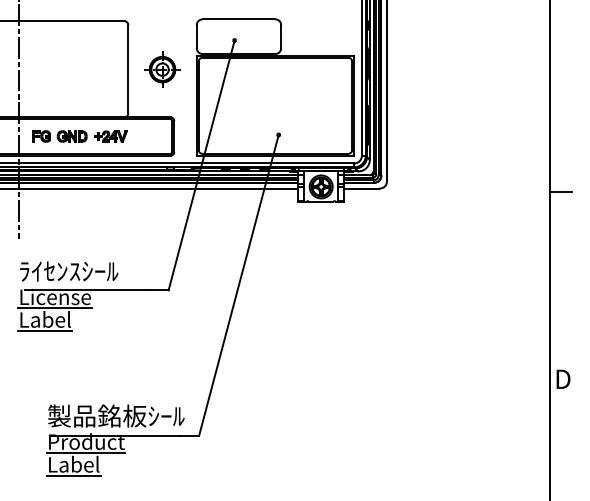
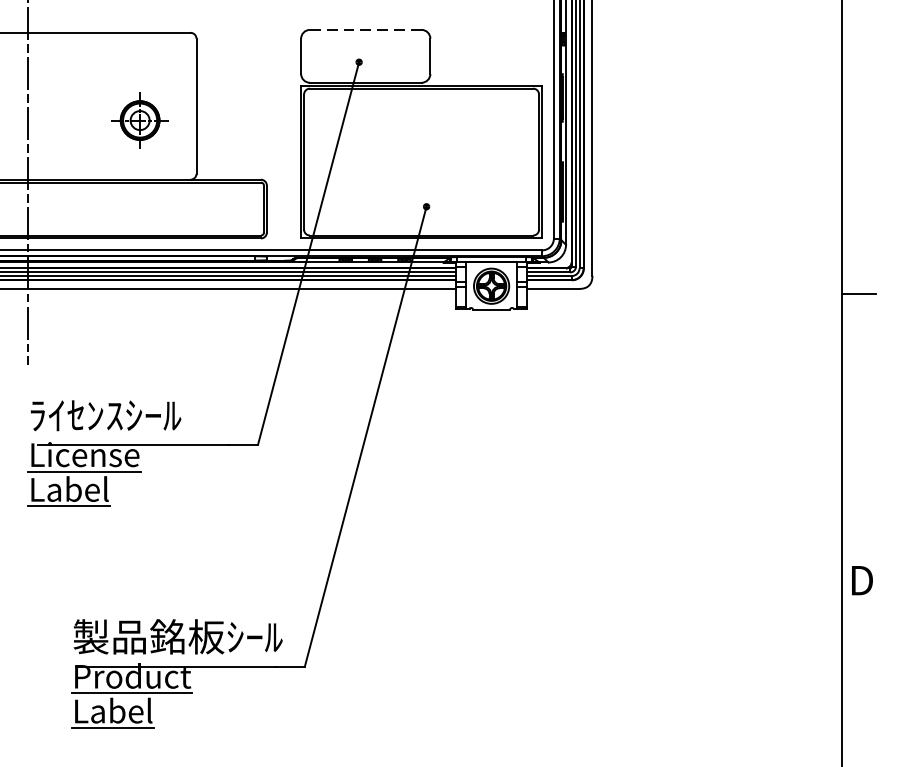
line: (239, 19) -> (366, 30), solid -> dashed
part: (162, 69) -> (140, 120), moved
part: (79, 136) -> (121, 209), removed

